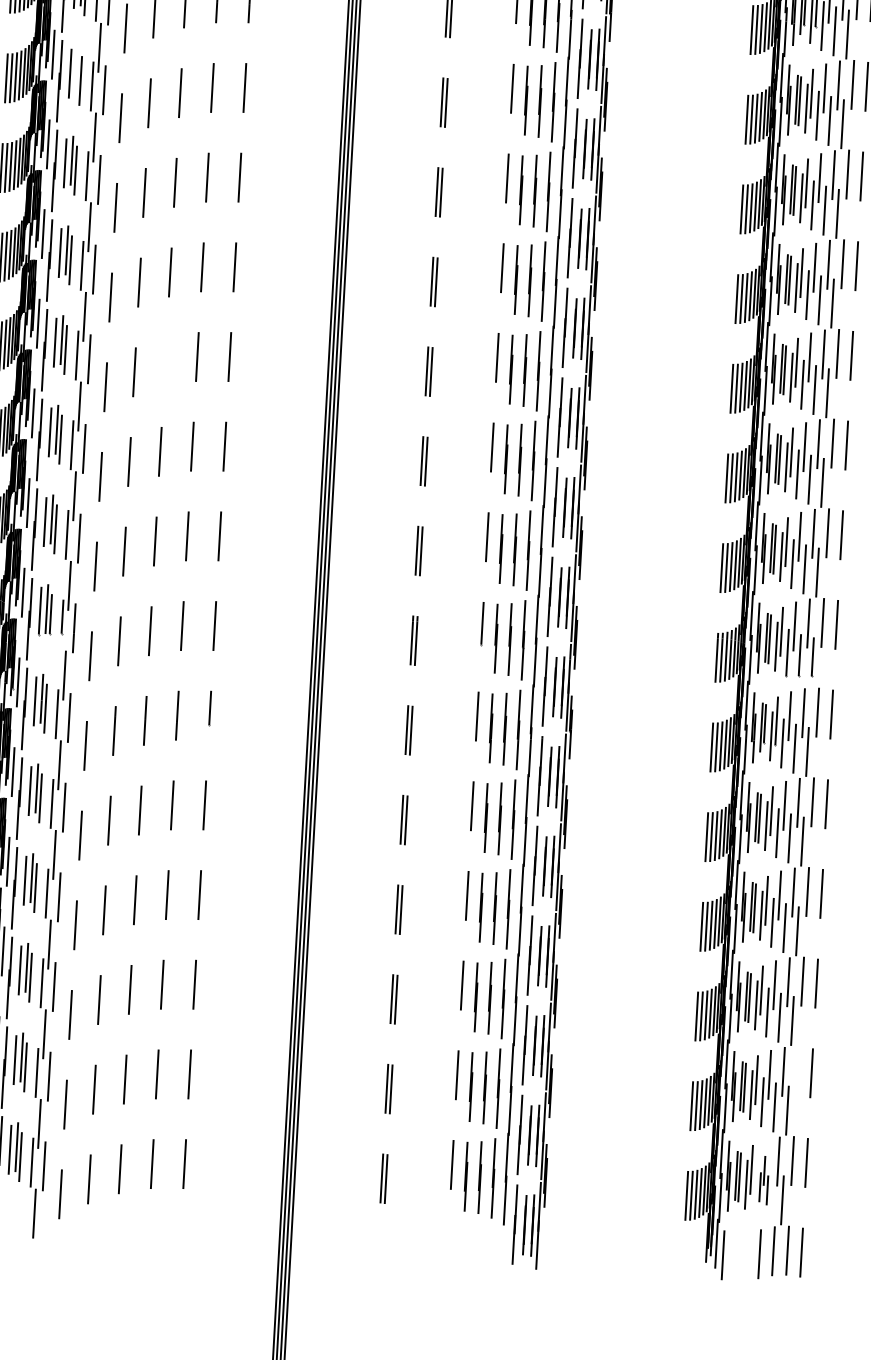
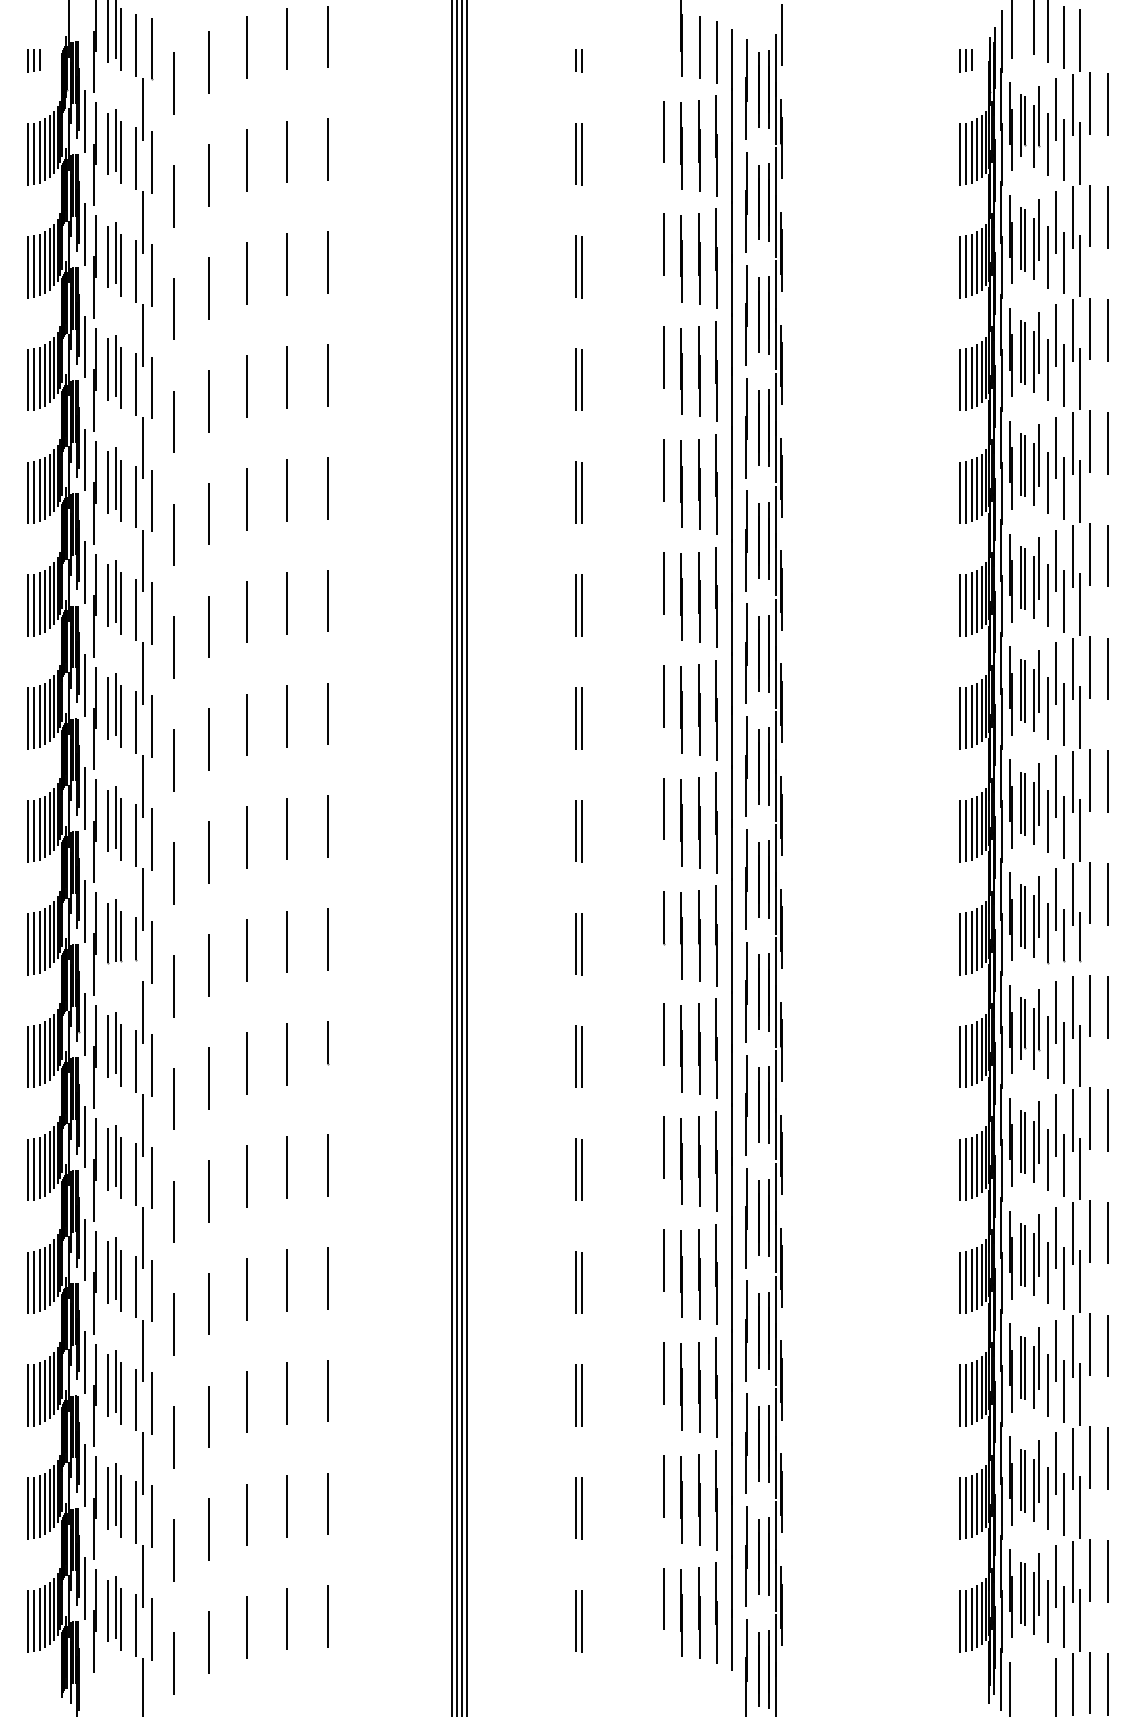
line: (77, 70) -> (116, 252), added
line: (164, 361) -> (246, 611), added
line: (797, 1071) -> (1090, 1457), added
part: (763, 1180) -> (1055, 1596), size x1.67

